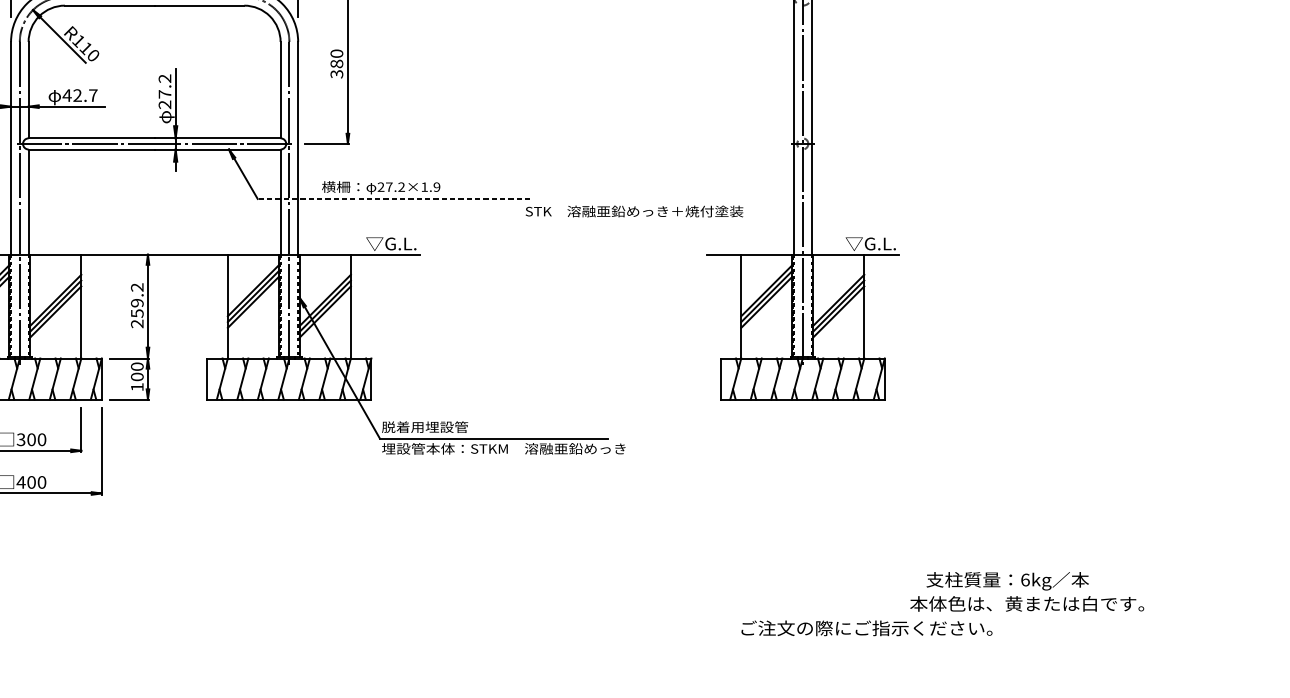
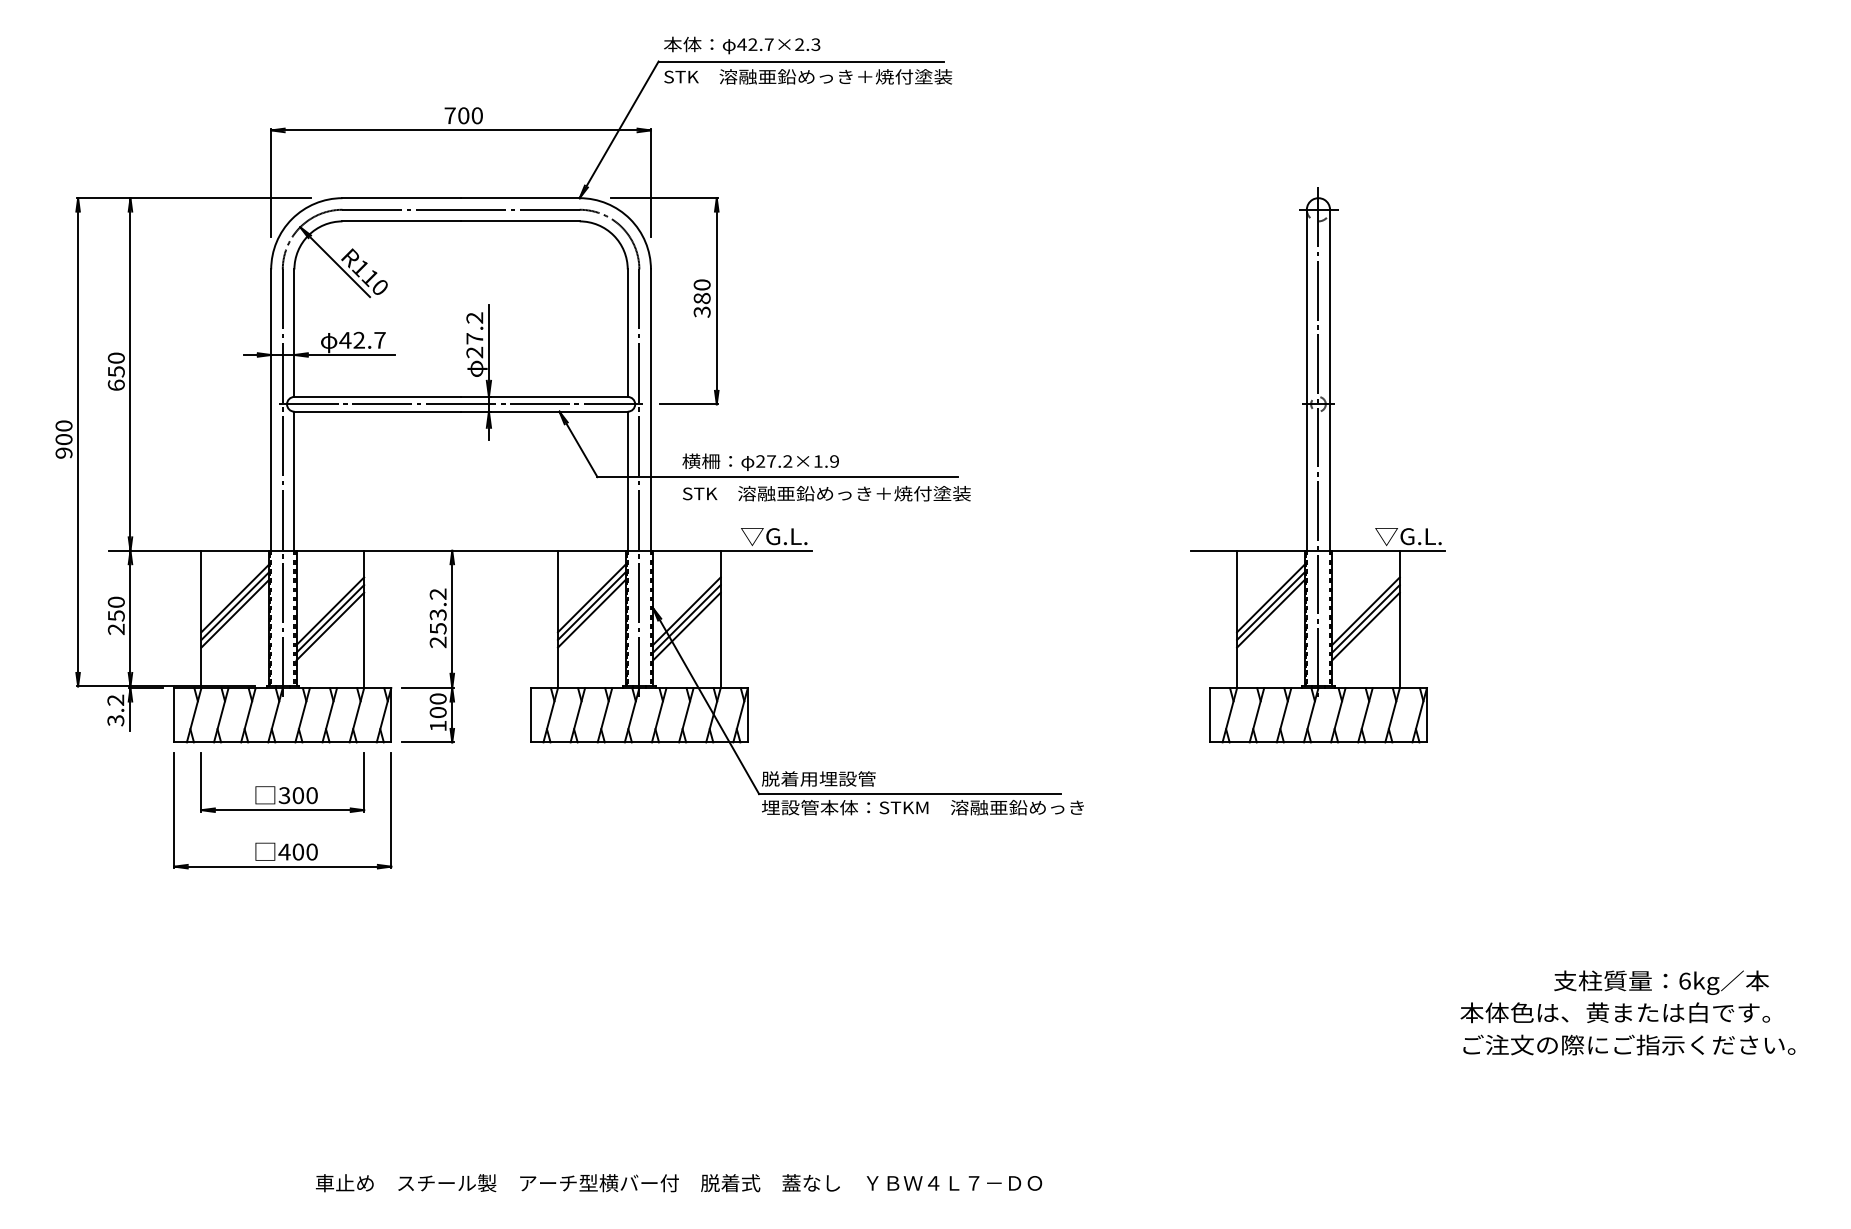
line: (393, 199) -> (777, 477), dashed -> solid
text: (634, 211) -> (826, 493), moved
text: (137, 302) -> (438, 614), 259.2 -> 253.2
text: (1007, 581) -> (1661, 982), moved
text: (867, 627) -> (1629, 1044), moved

